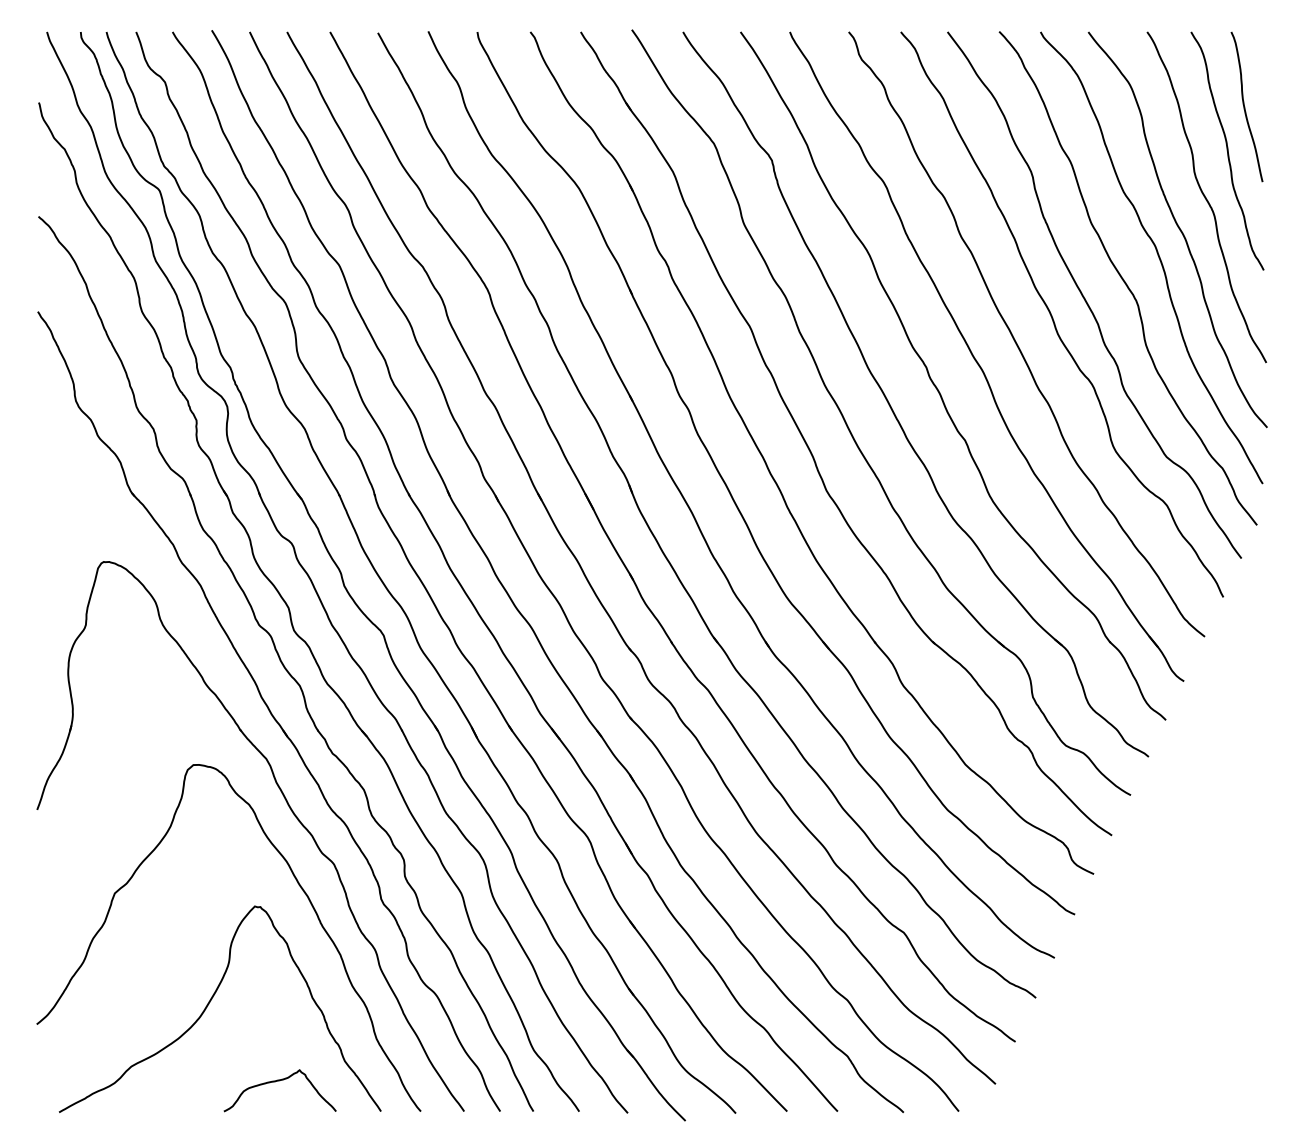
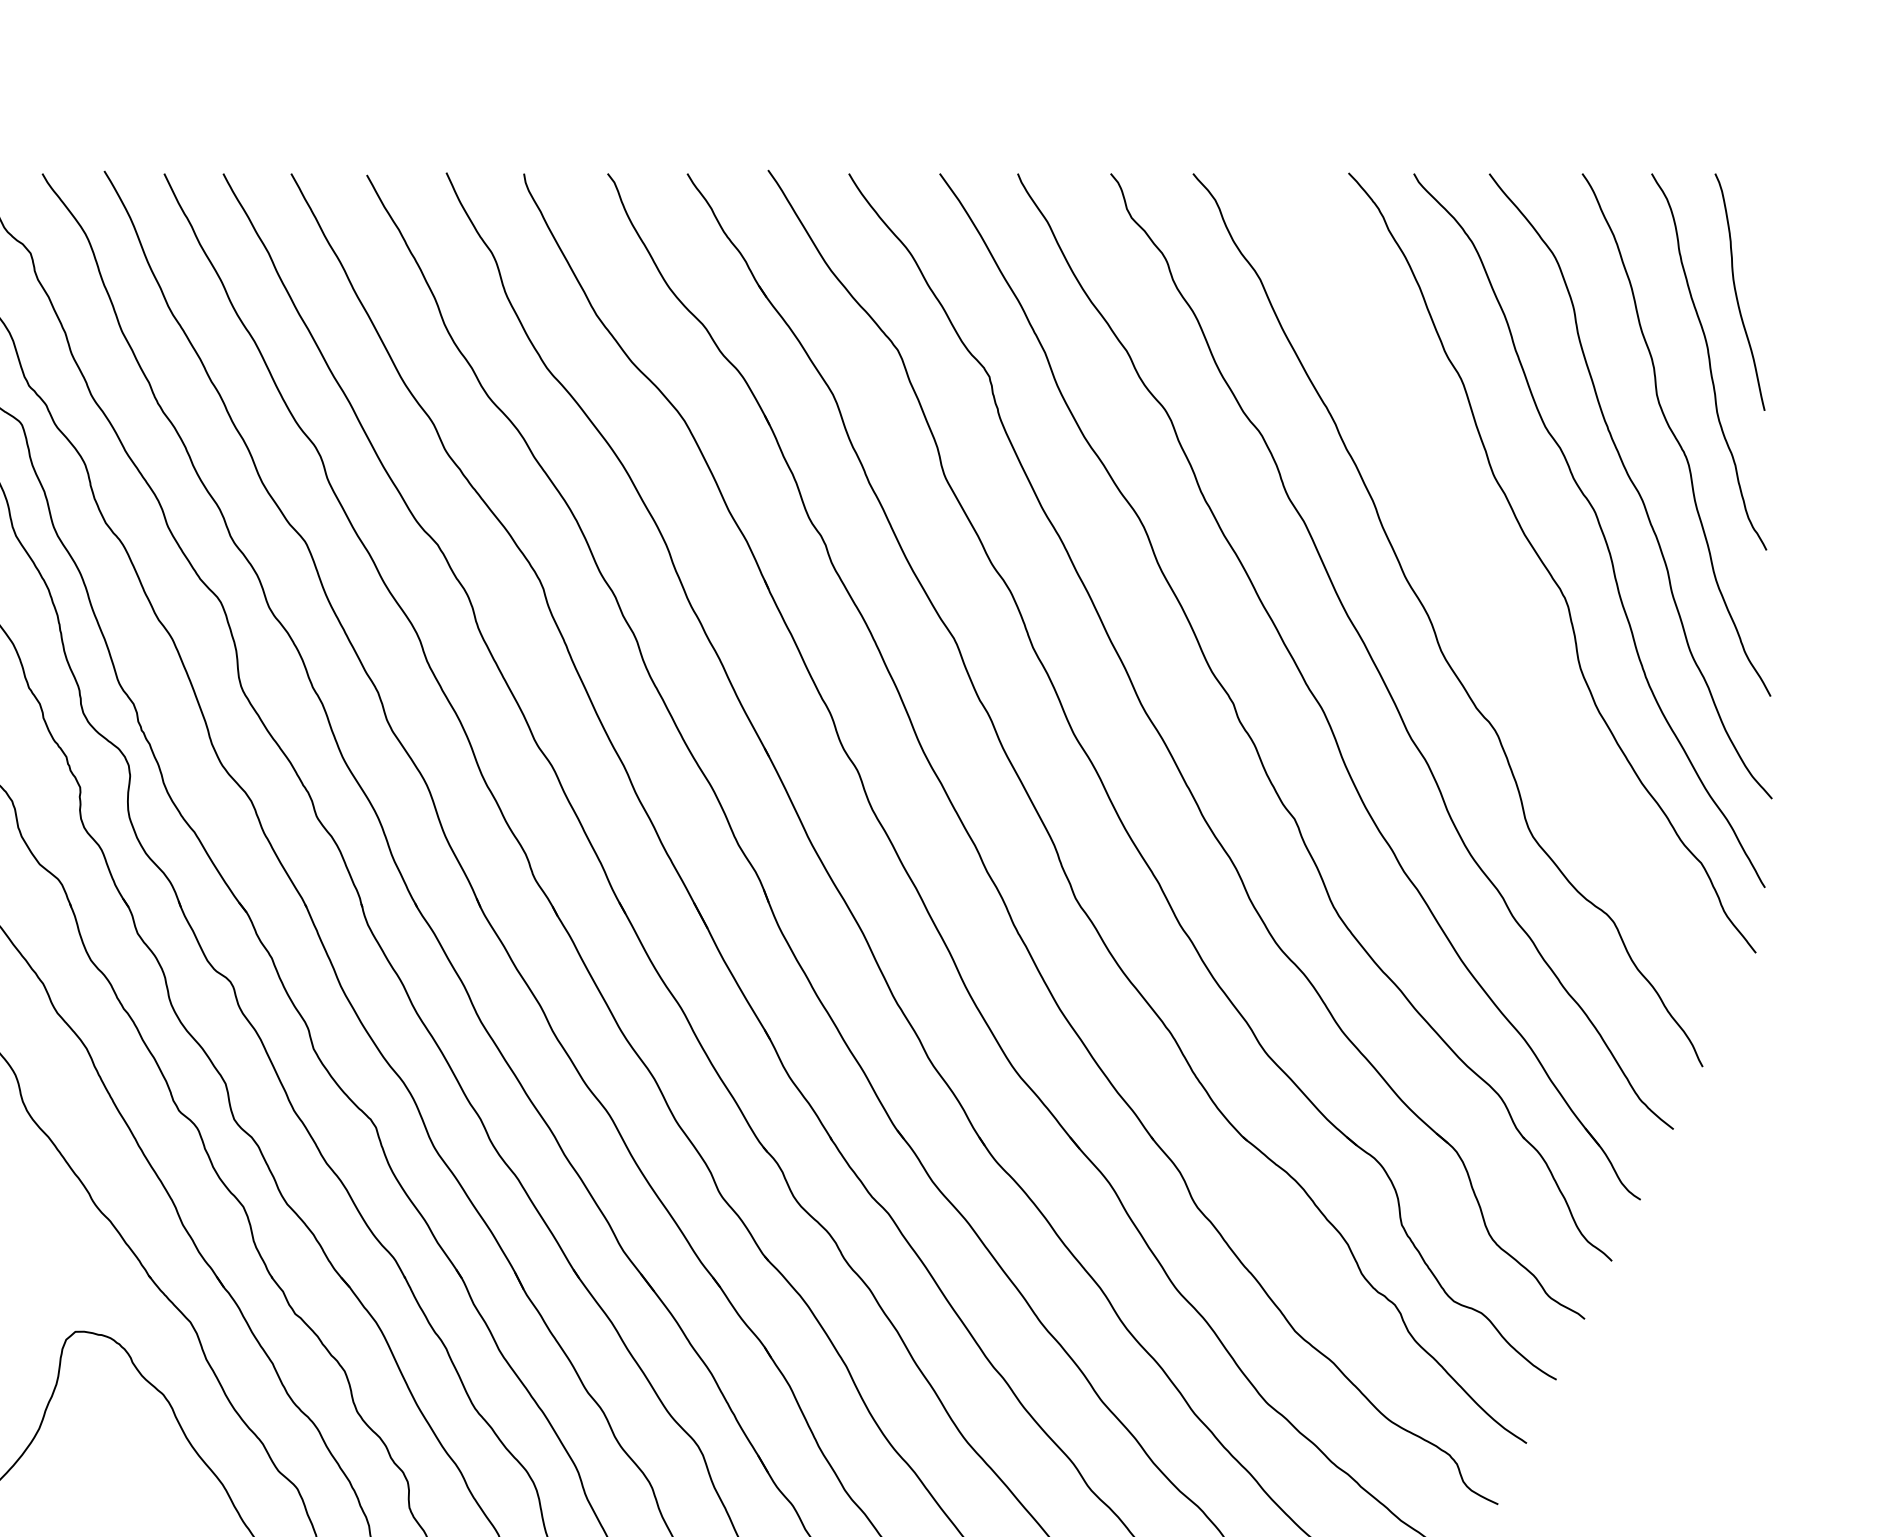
curve: (1085, 298) -> (1484, 594), removed

